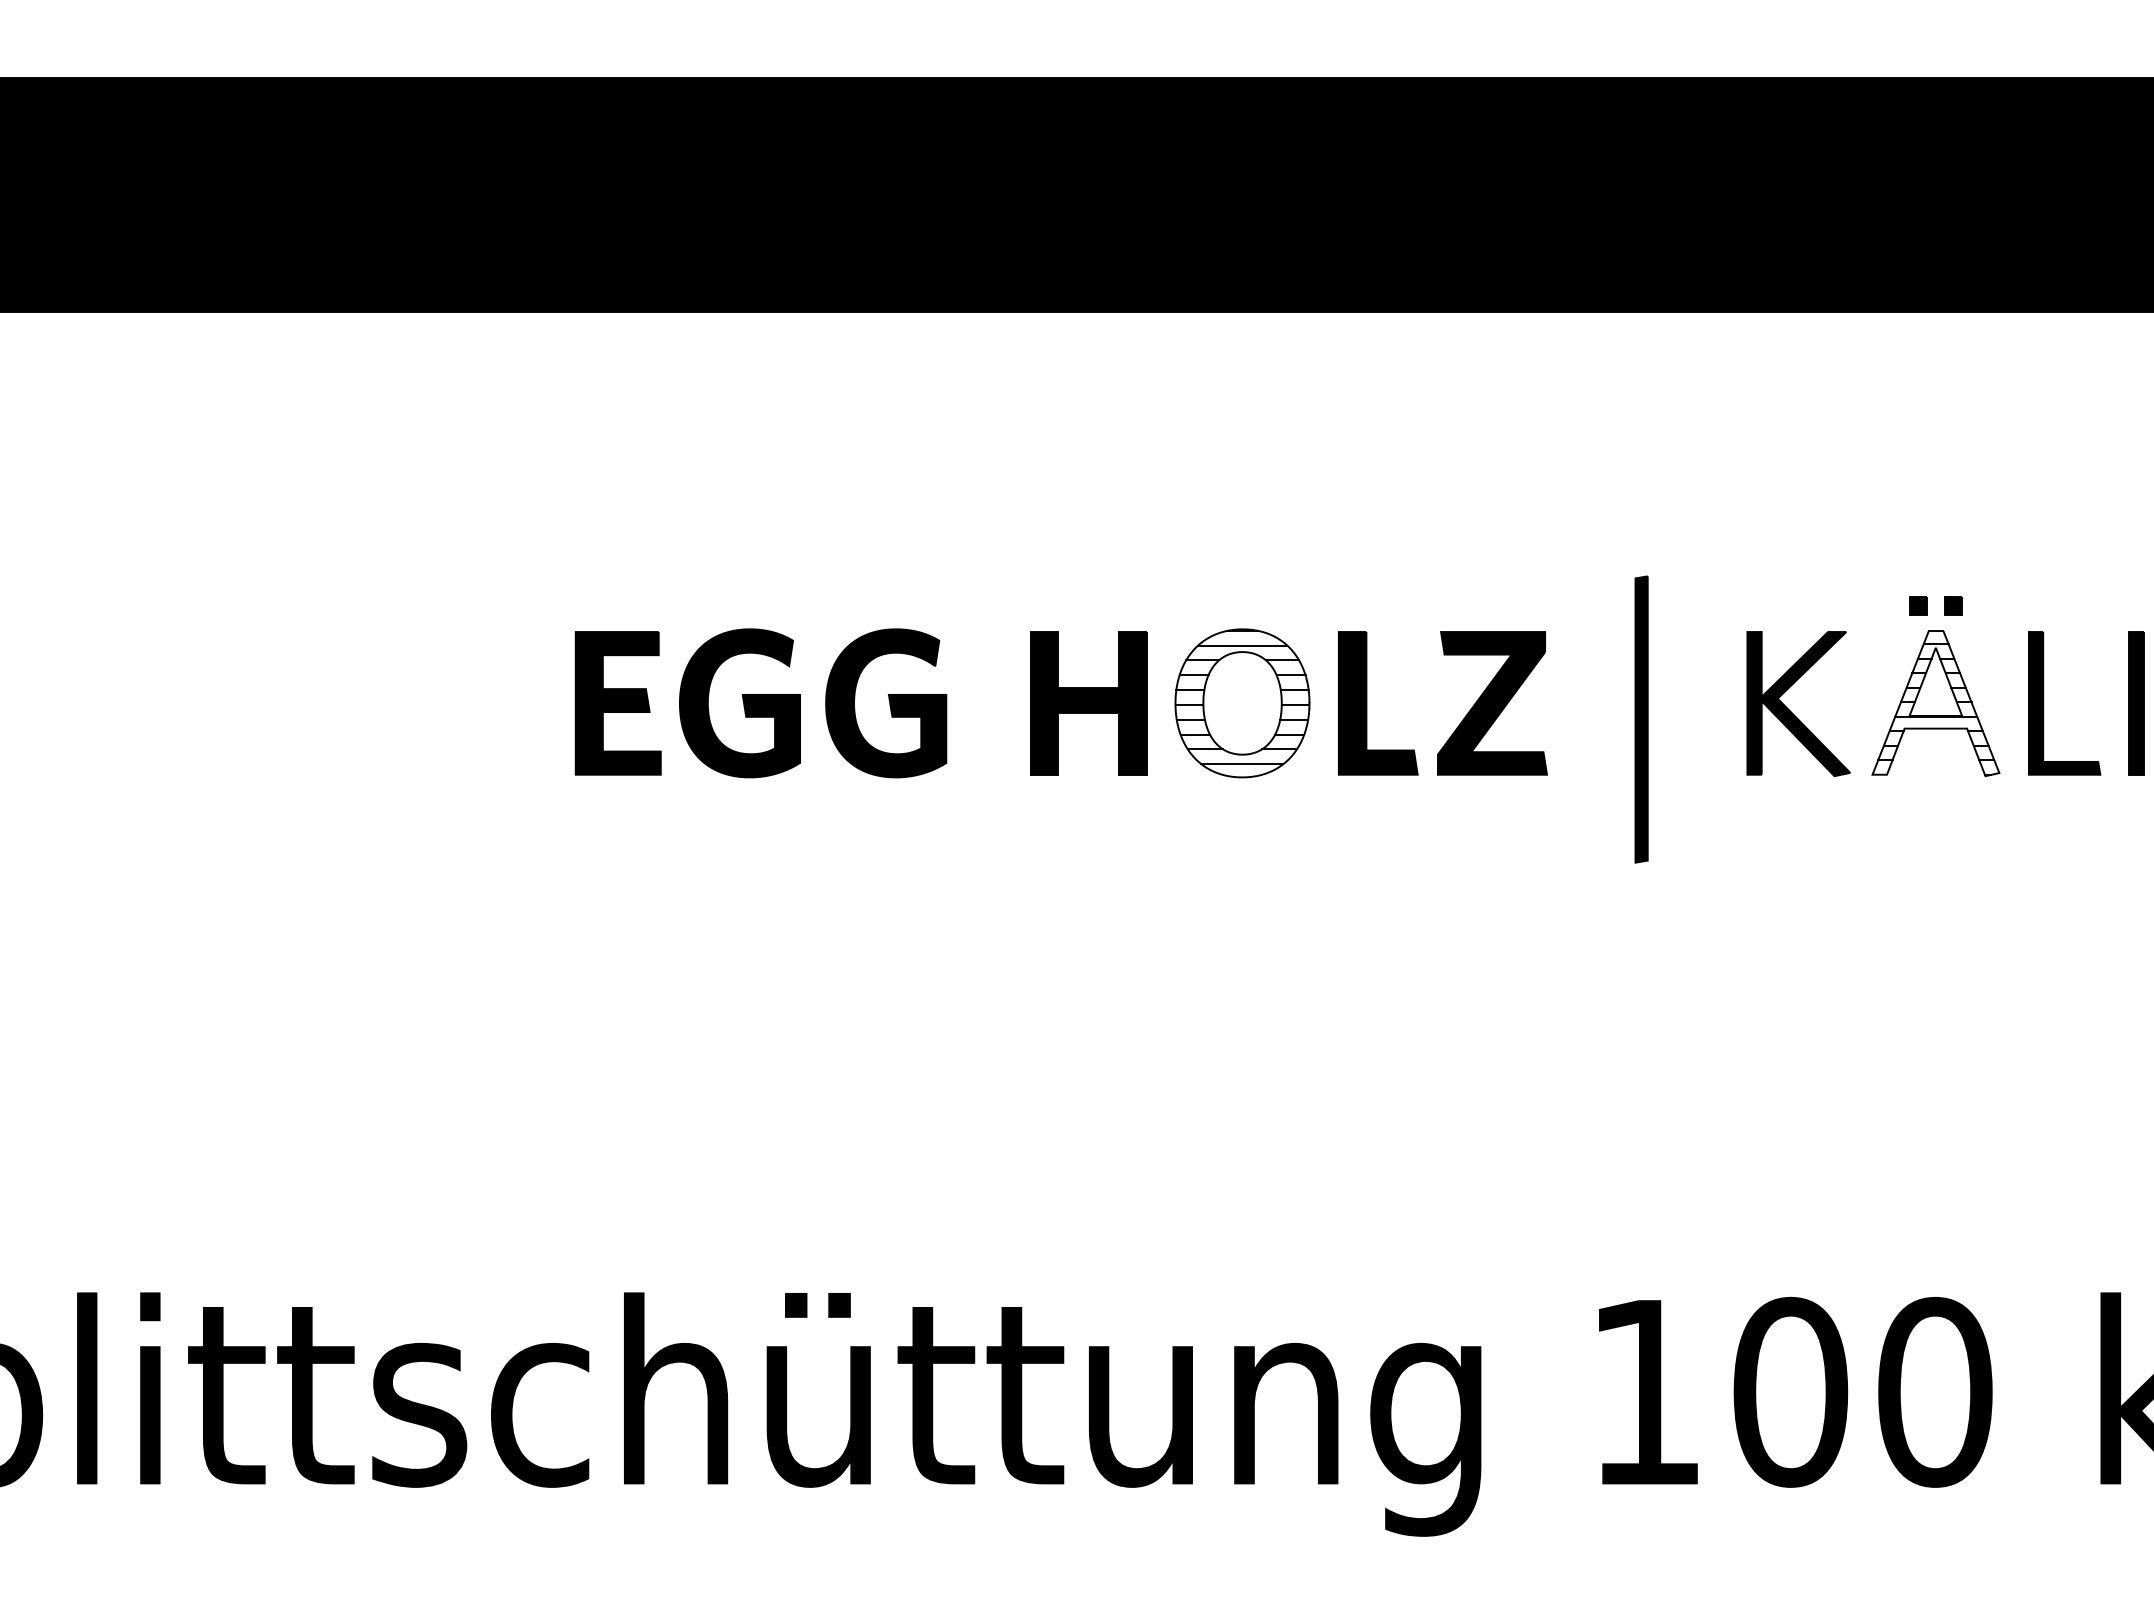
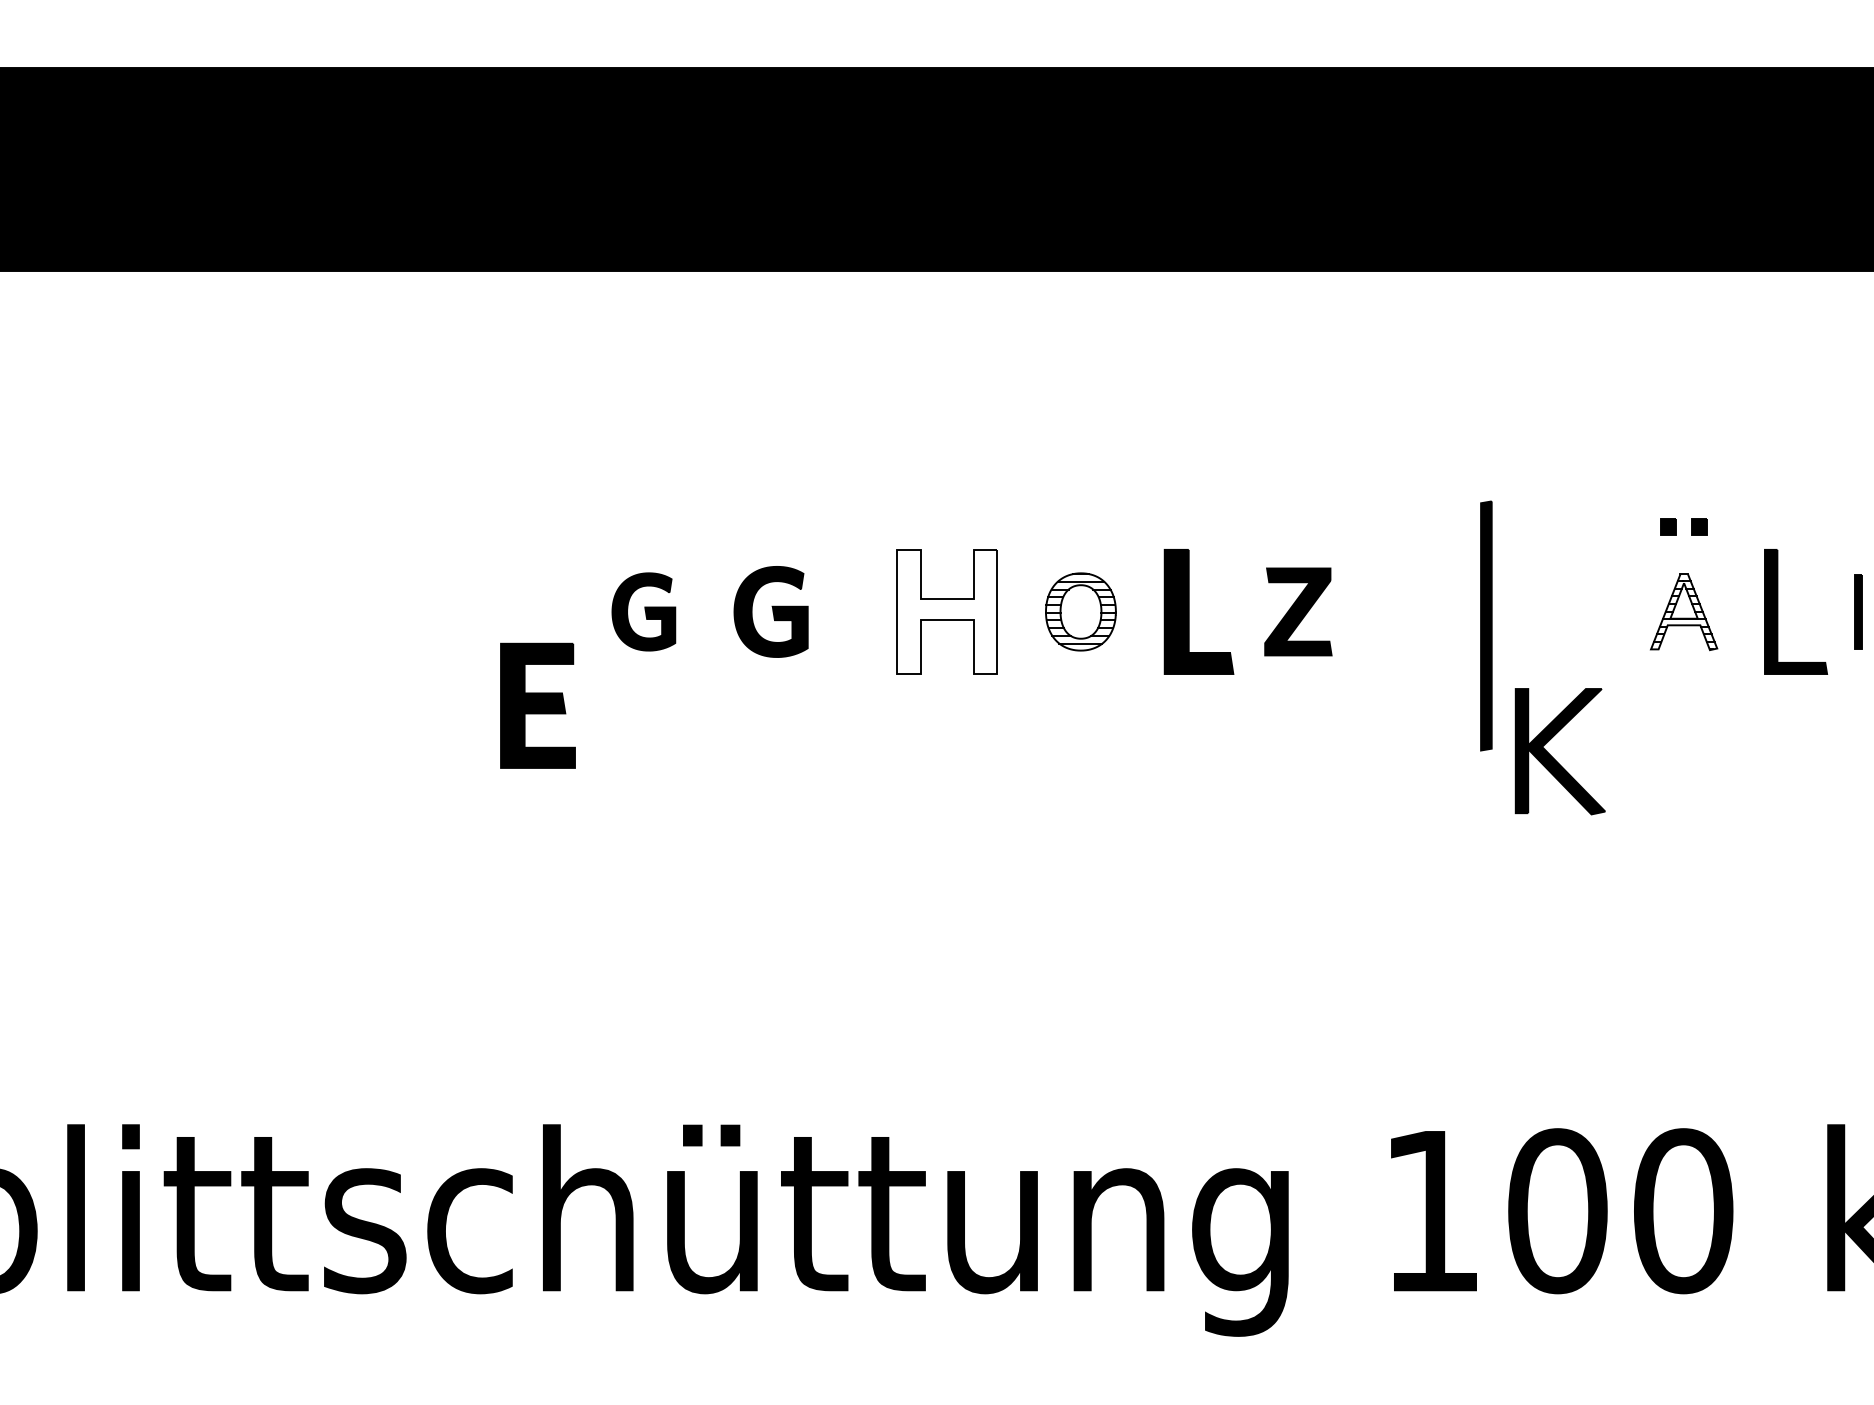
part: (617, 703) -> (537, 705), moved
part: (739, 703) -> (643, 612), size x0.6
part: (886, 703) -> (771, 612), size x0.7
fill: (1088, 703) -> (947, 612), removed
part: (1242, 703) -> (1080, 612), size x0.6
part: (1492, 703) -> (1298, 612), size x0.7
part: (1935, 703) -> (1683, 612), size x0.6
part: (2136, 703) -> (1858, 612), size x0.6
part: (1791, 711) -> (1554, 758), moved
part: (1641, 719) -> (1486, 625), moved

